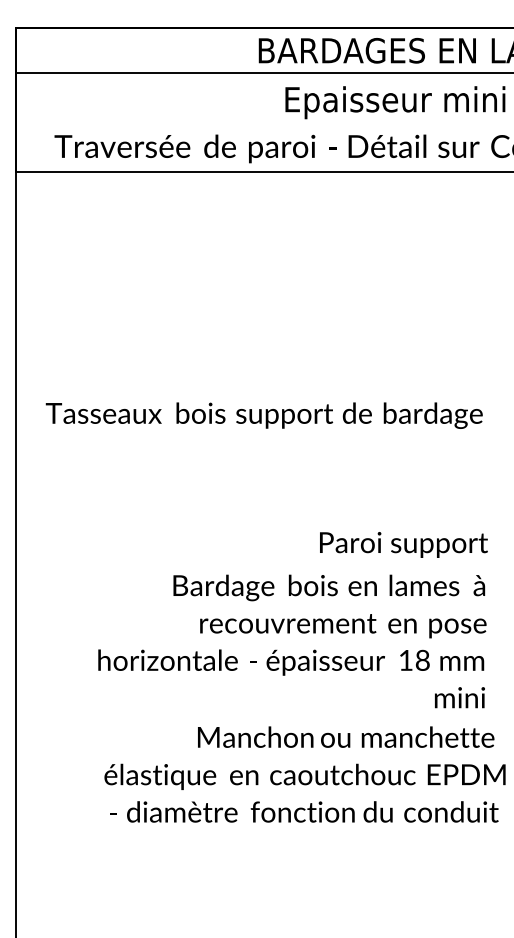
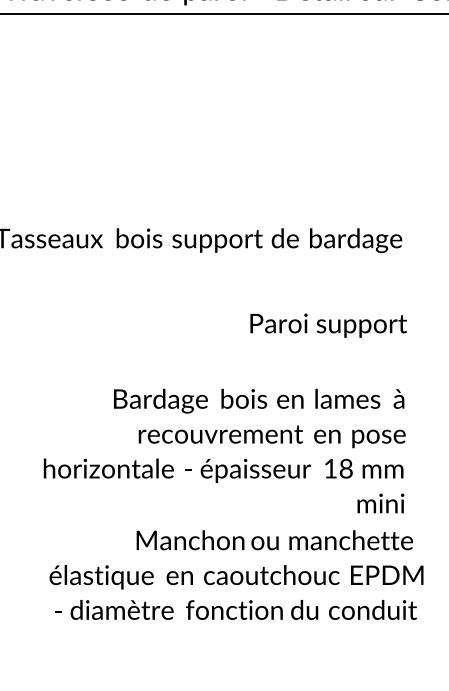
text: (403, 544) -> (328, 325), moved

